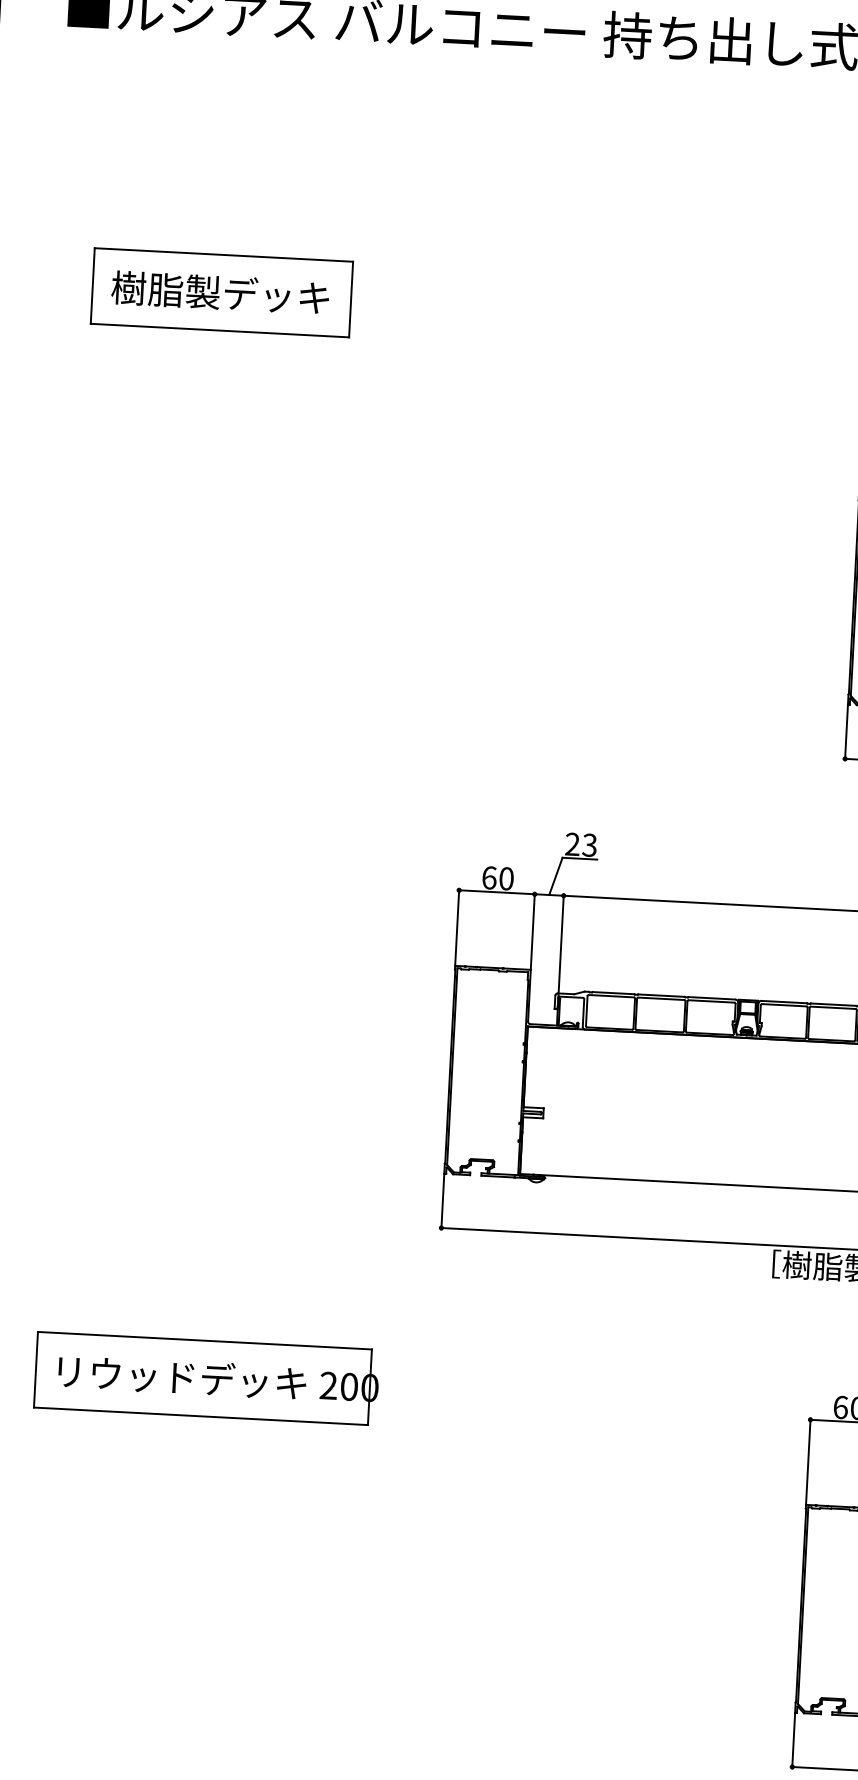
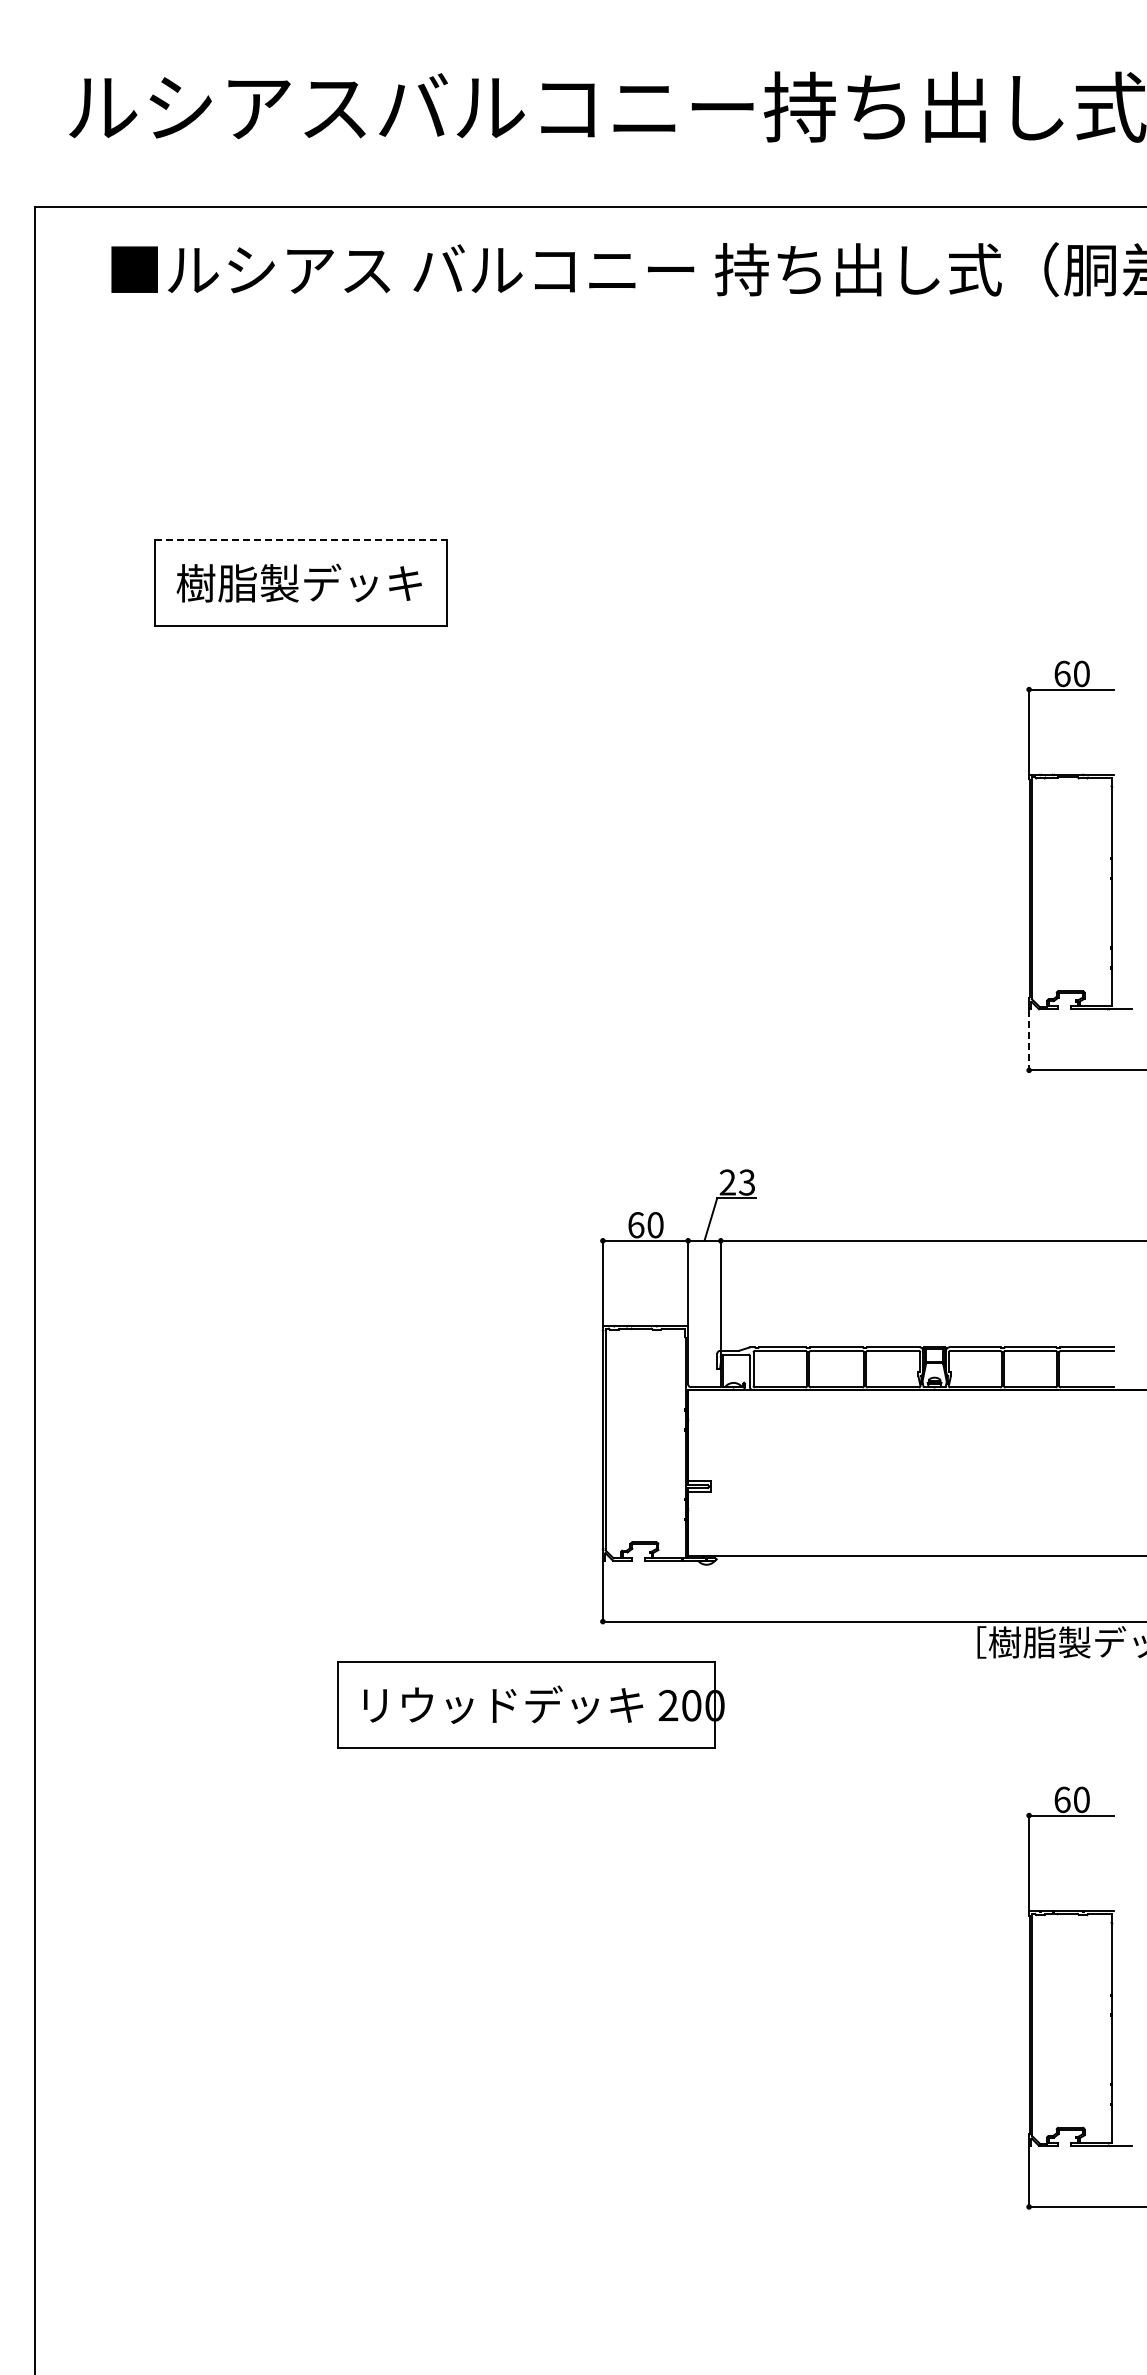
line: (223, 255) -> (300, 540), solid -> dashed
line: (846, 733) -> (1029, 1041), solid -> dashed
part: (206, 1378) -> (530, 1704), moved

